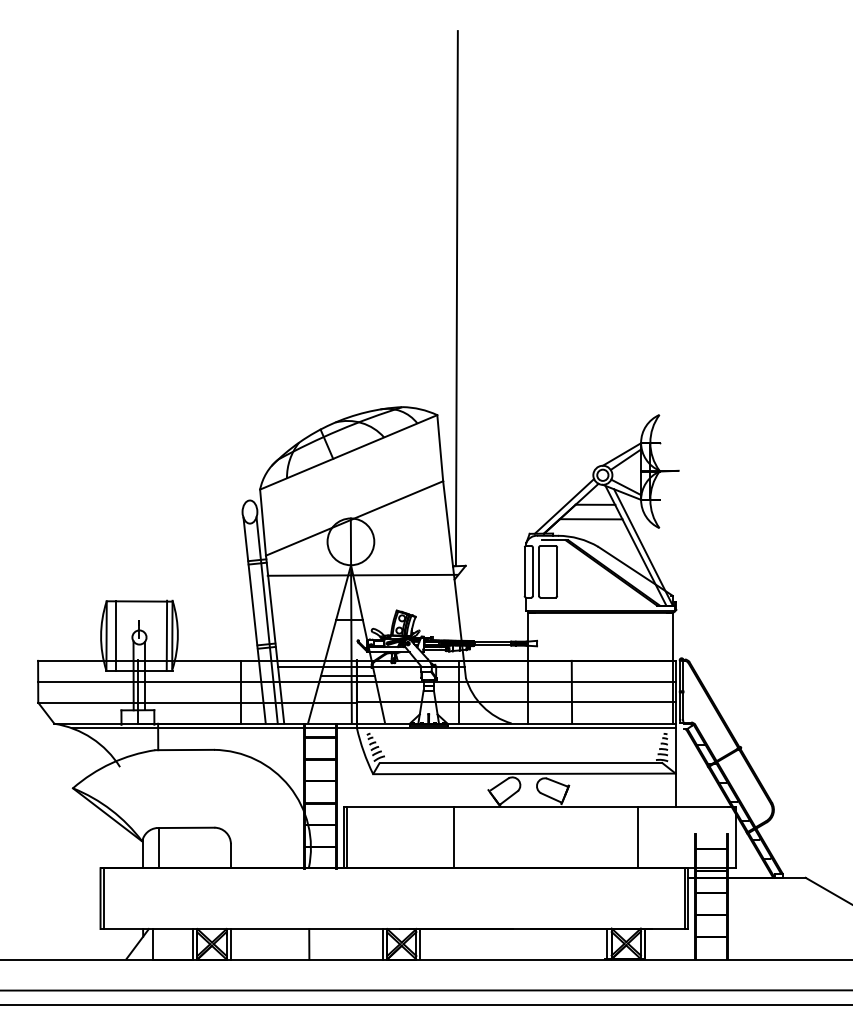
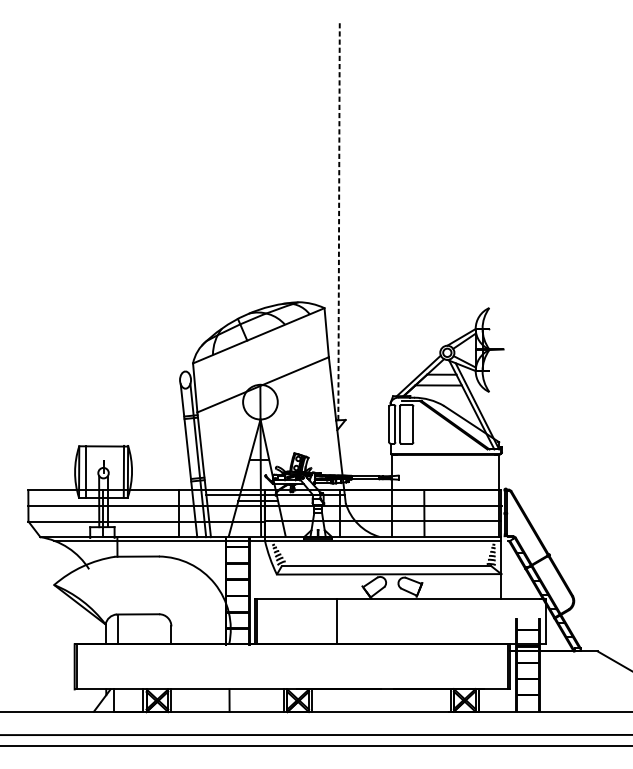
line: (456, 298) -> (338, 221), solid -> dashed
line: (362, 574) -> (269, 426), removed
line: (637, 836) -> (473, 620), removed

